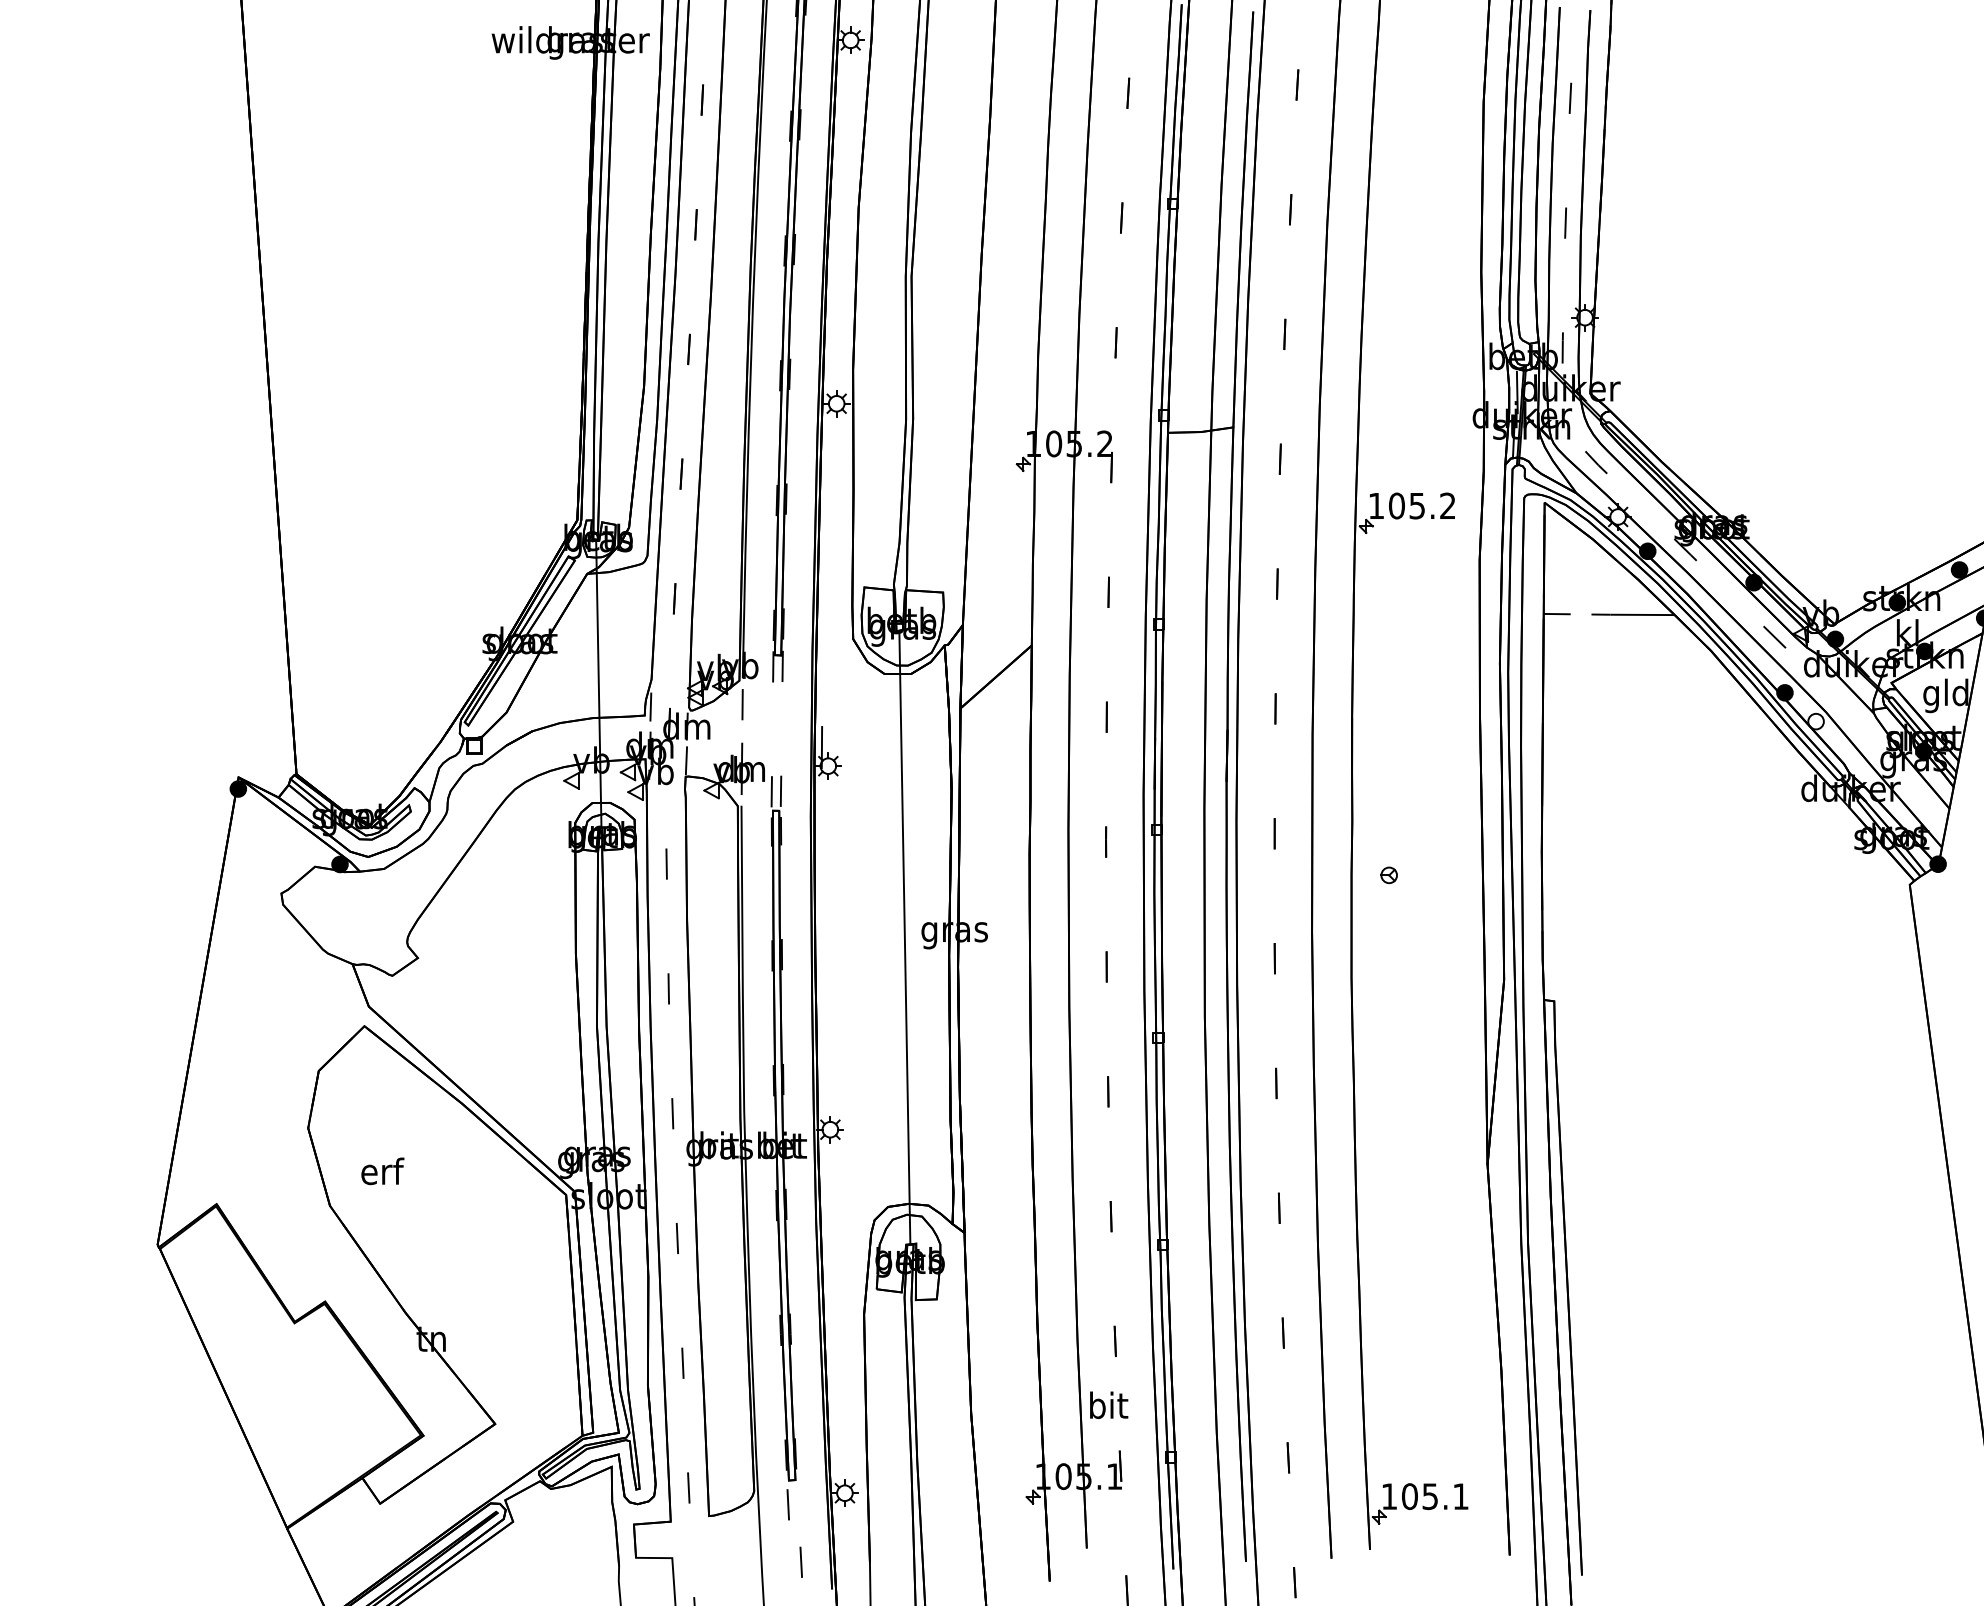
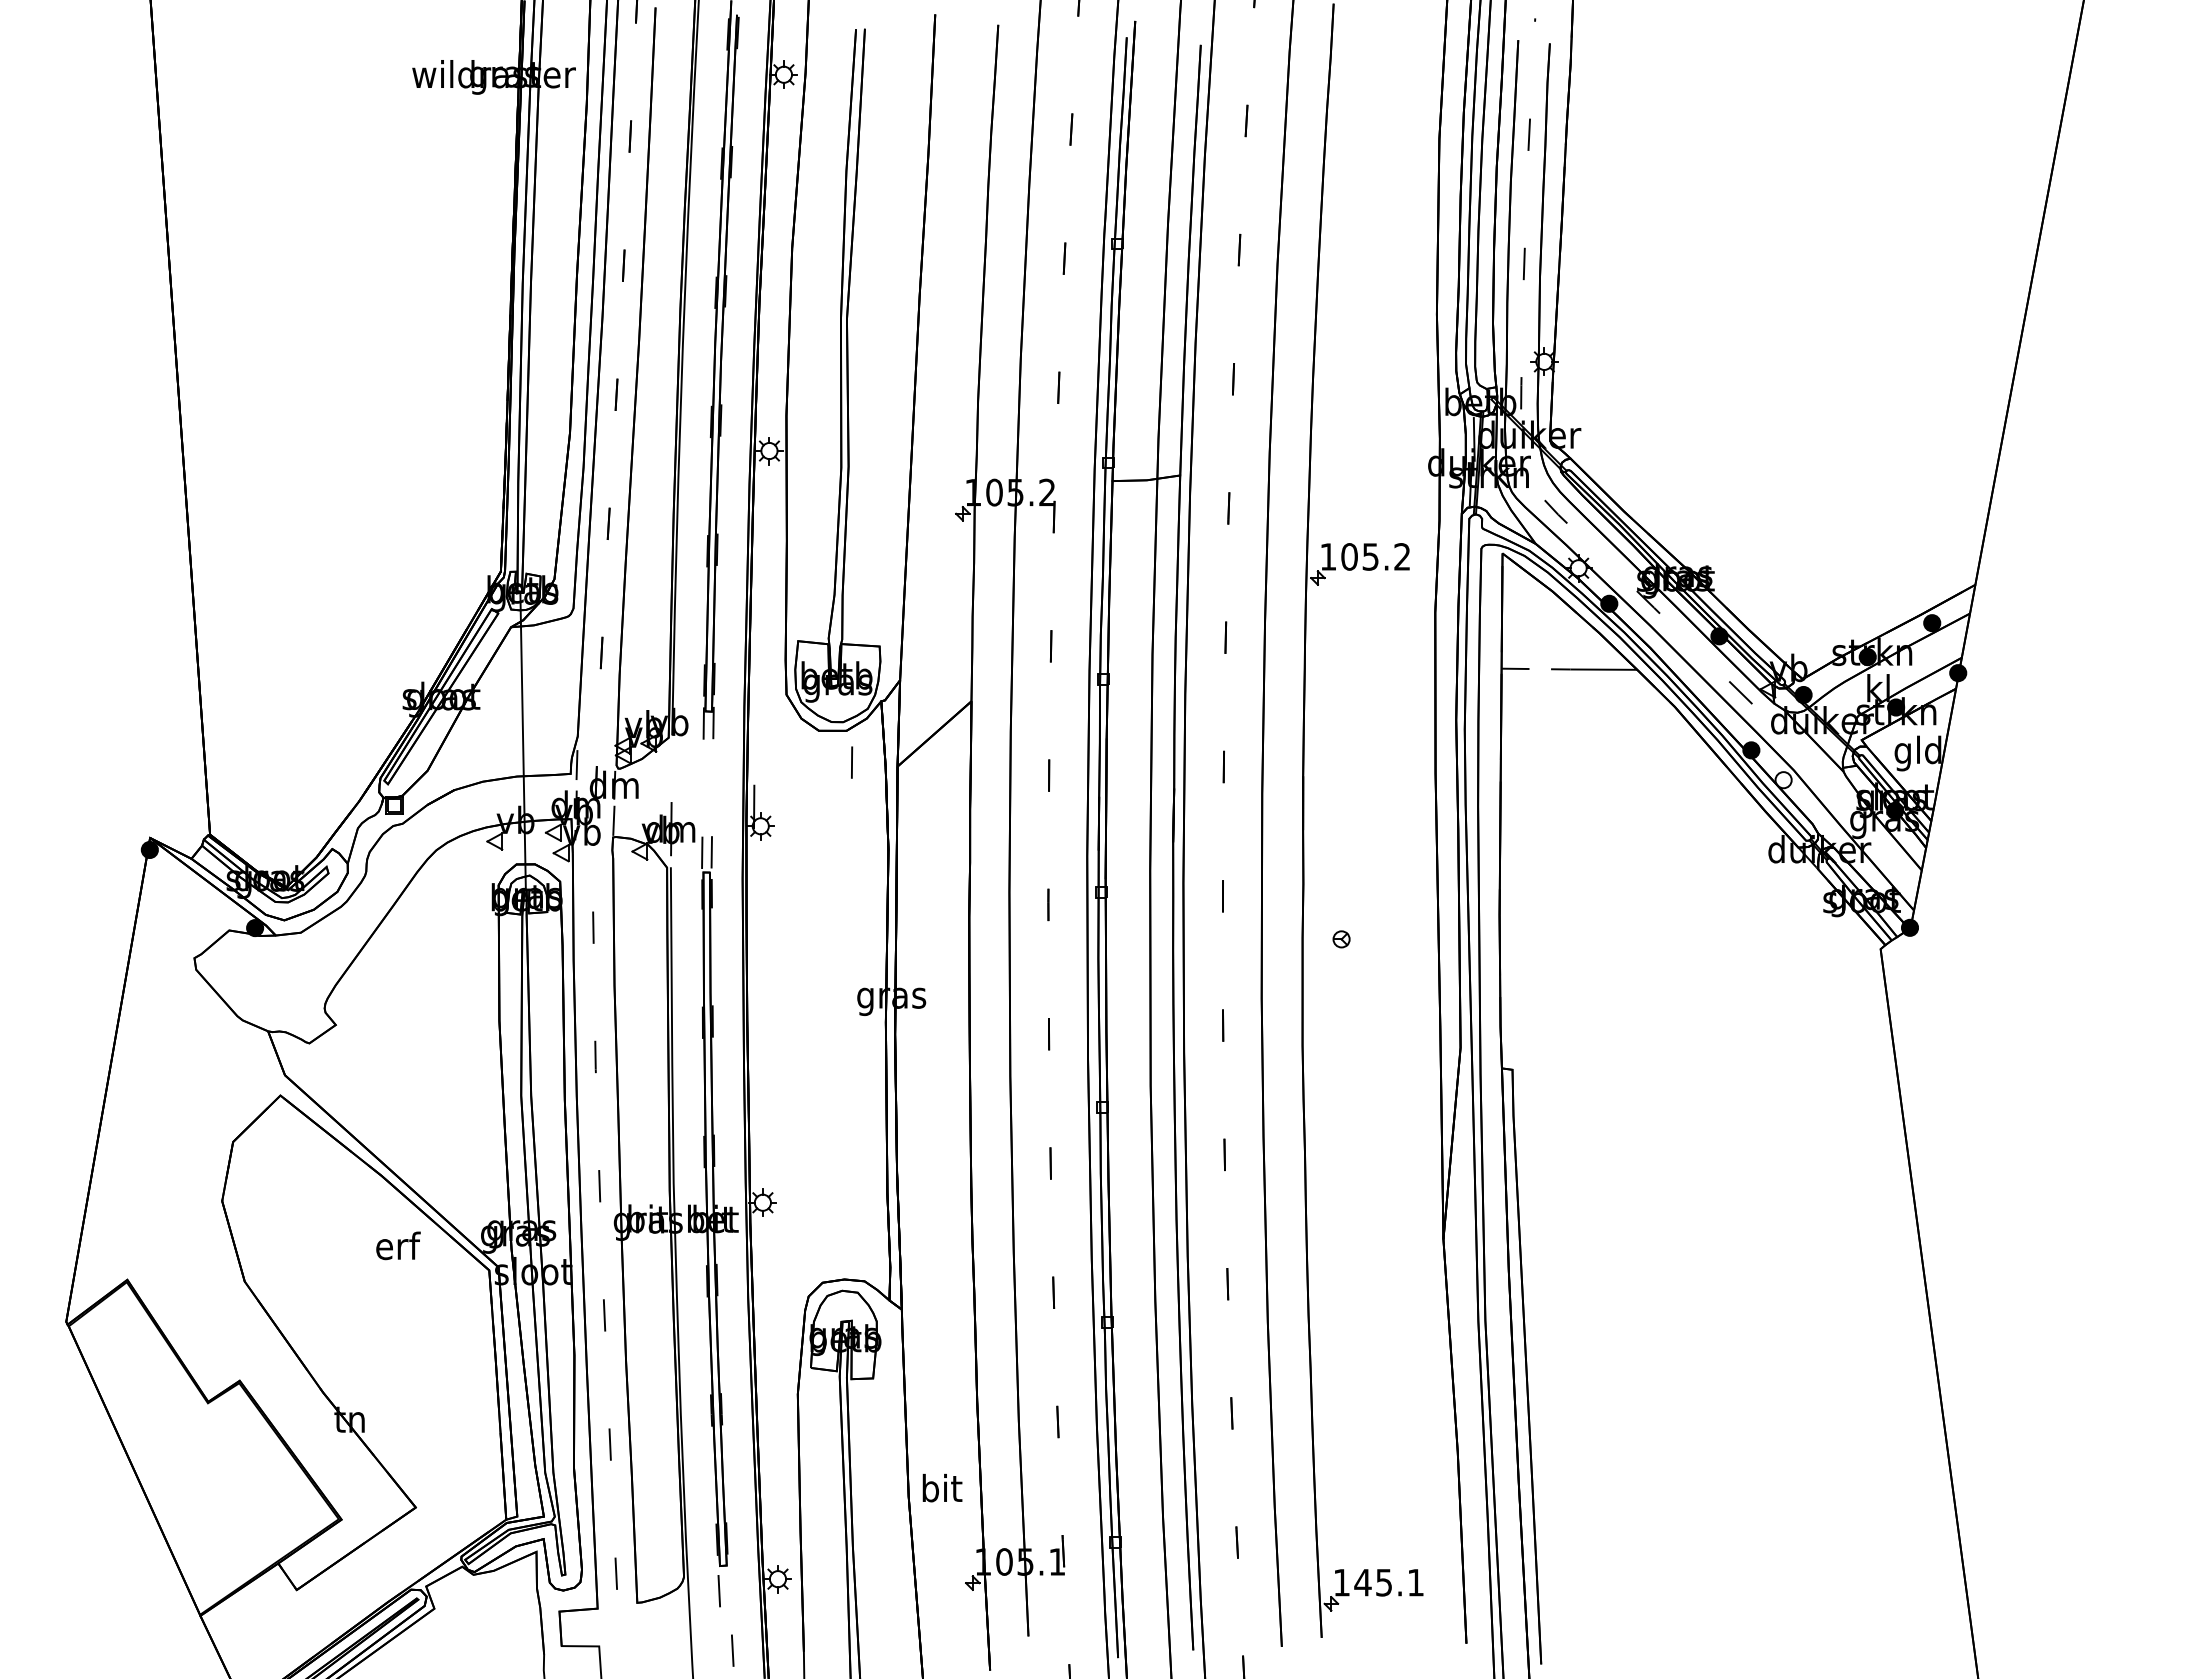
line: (743, 704) -> (852, 762), moved
line: (904, 937) -> (839, 1003), removed
text: (382, 1170) -> (398, 1245), moved
text: (1109, 1405) -> (942, 1488), moved
text: (1409, 1496) -> (1362, 1582), 105.1 -> 145.1

